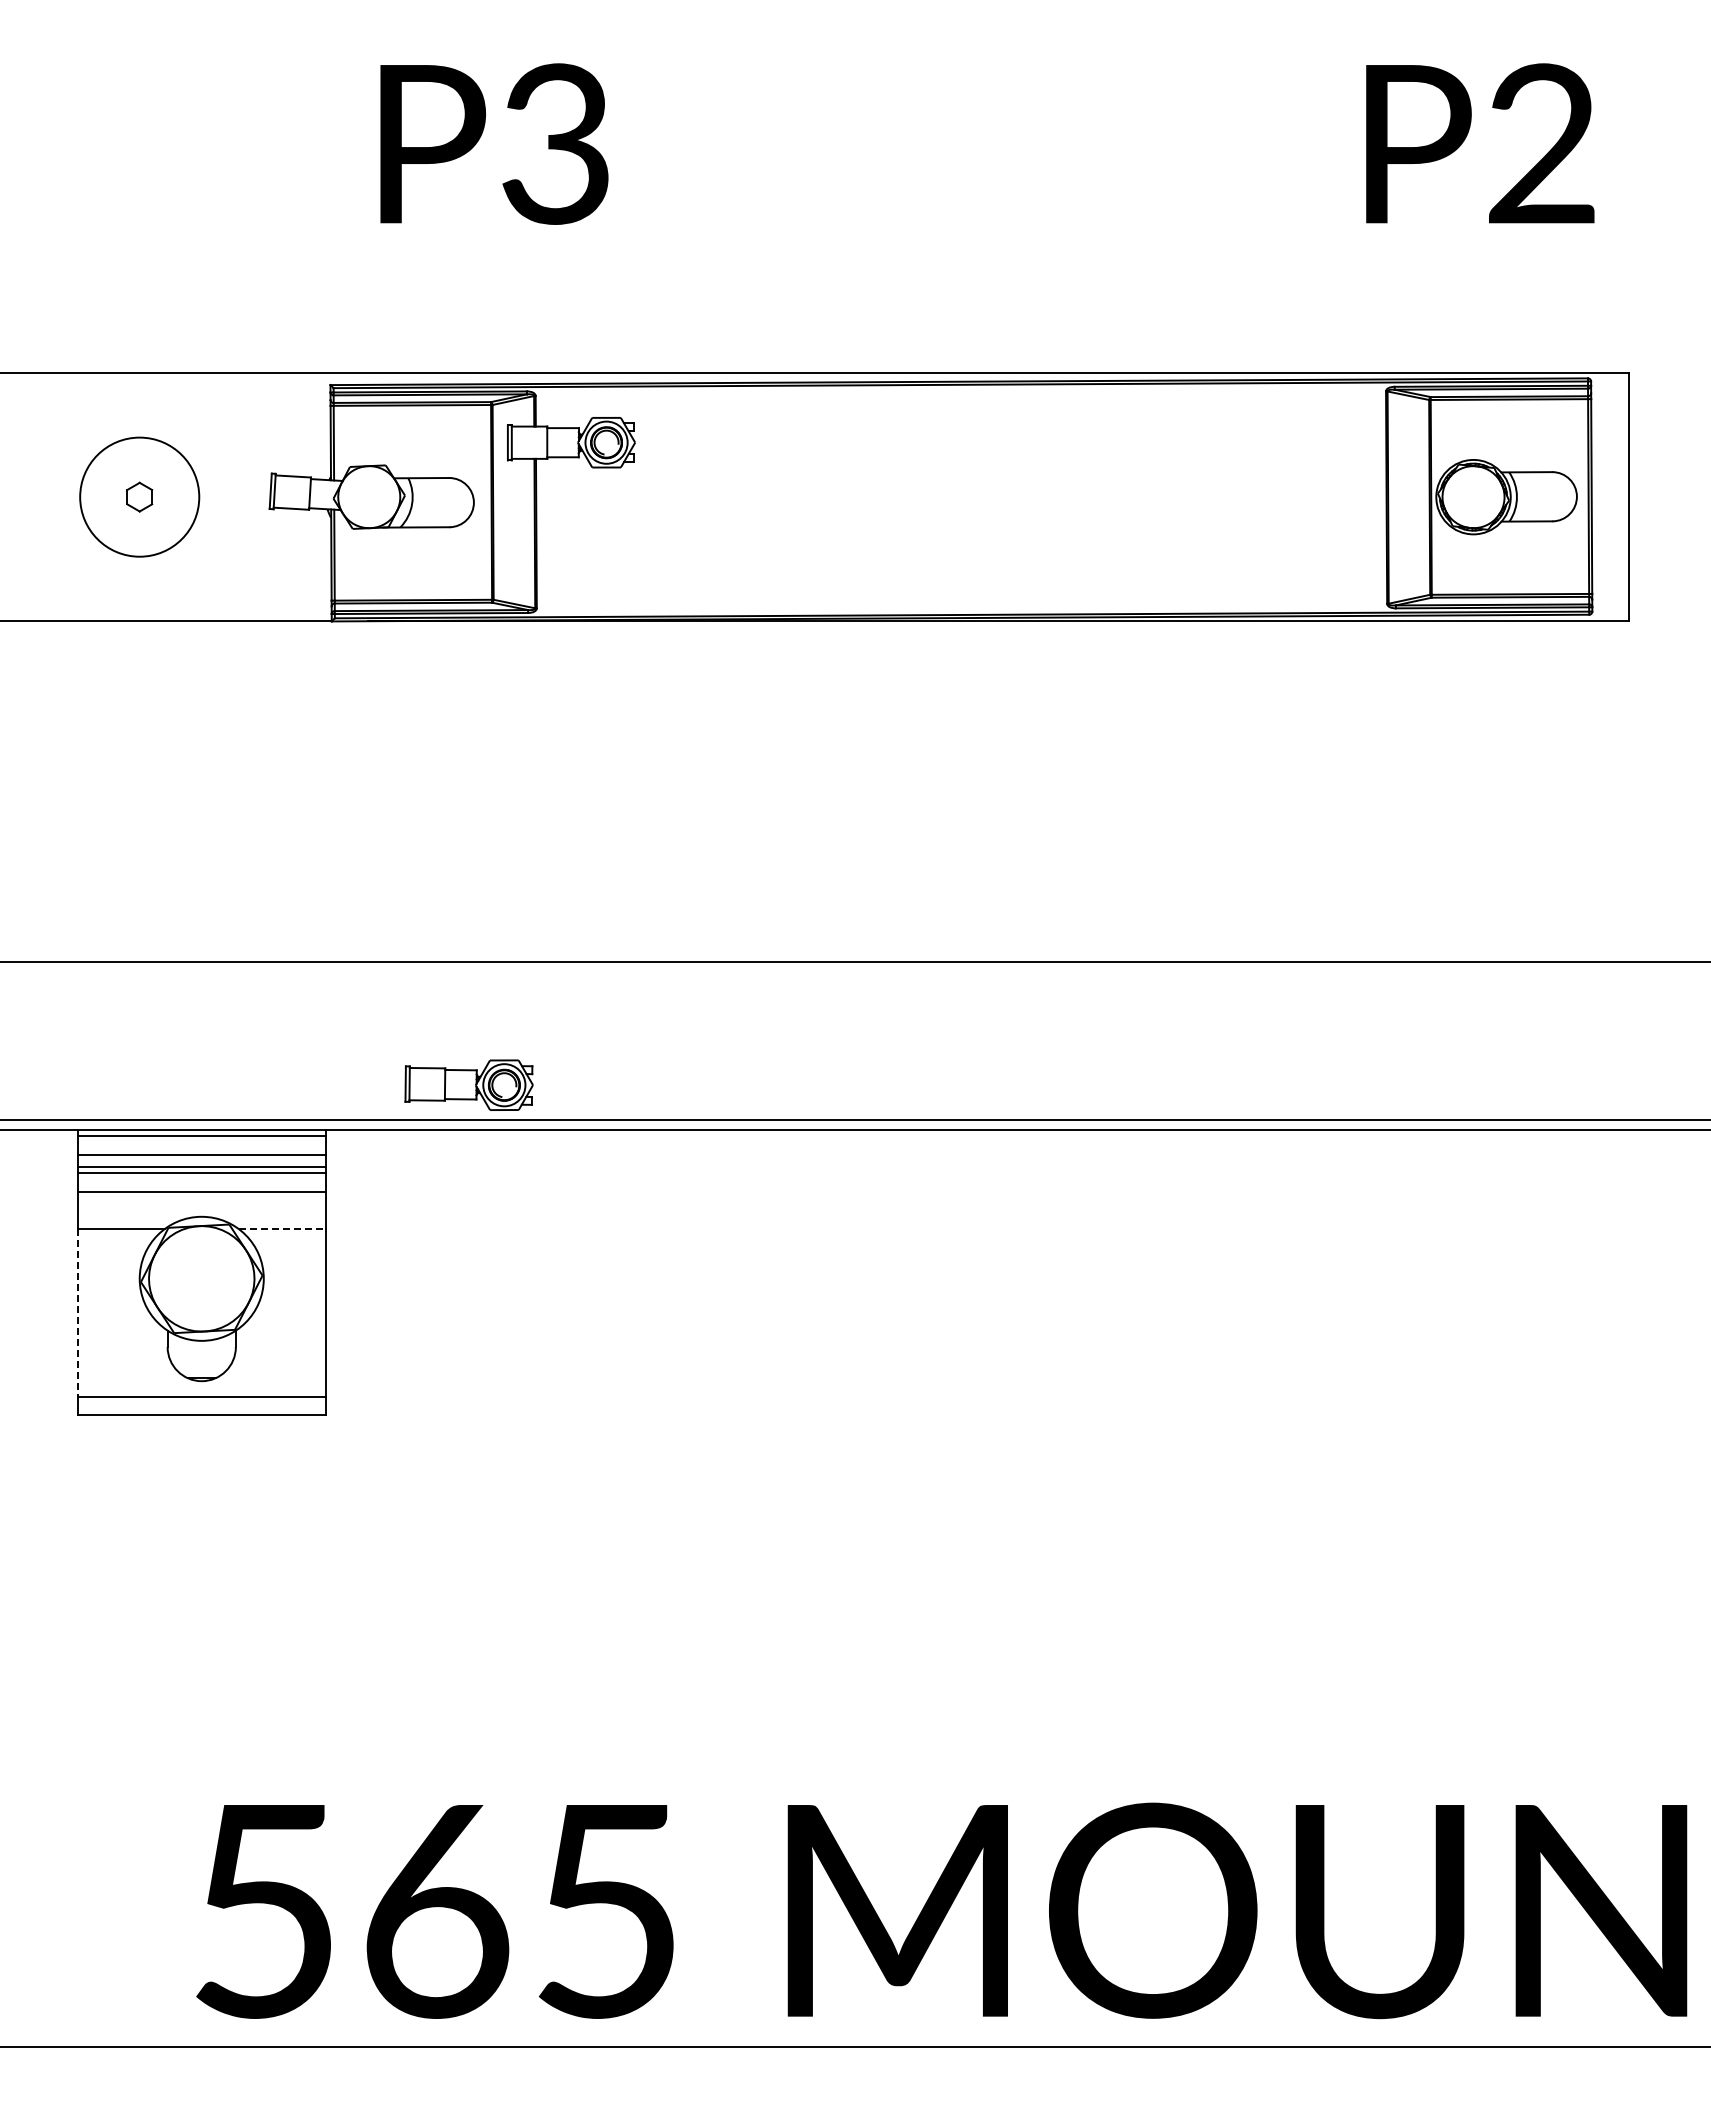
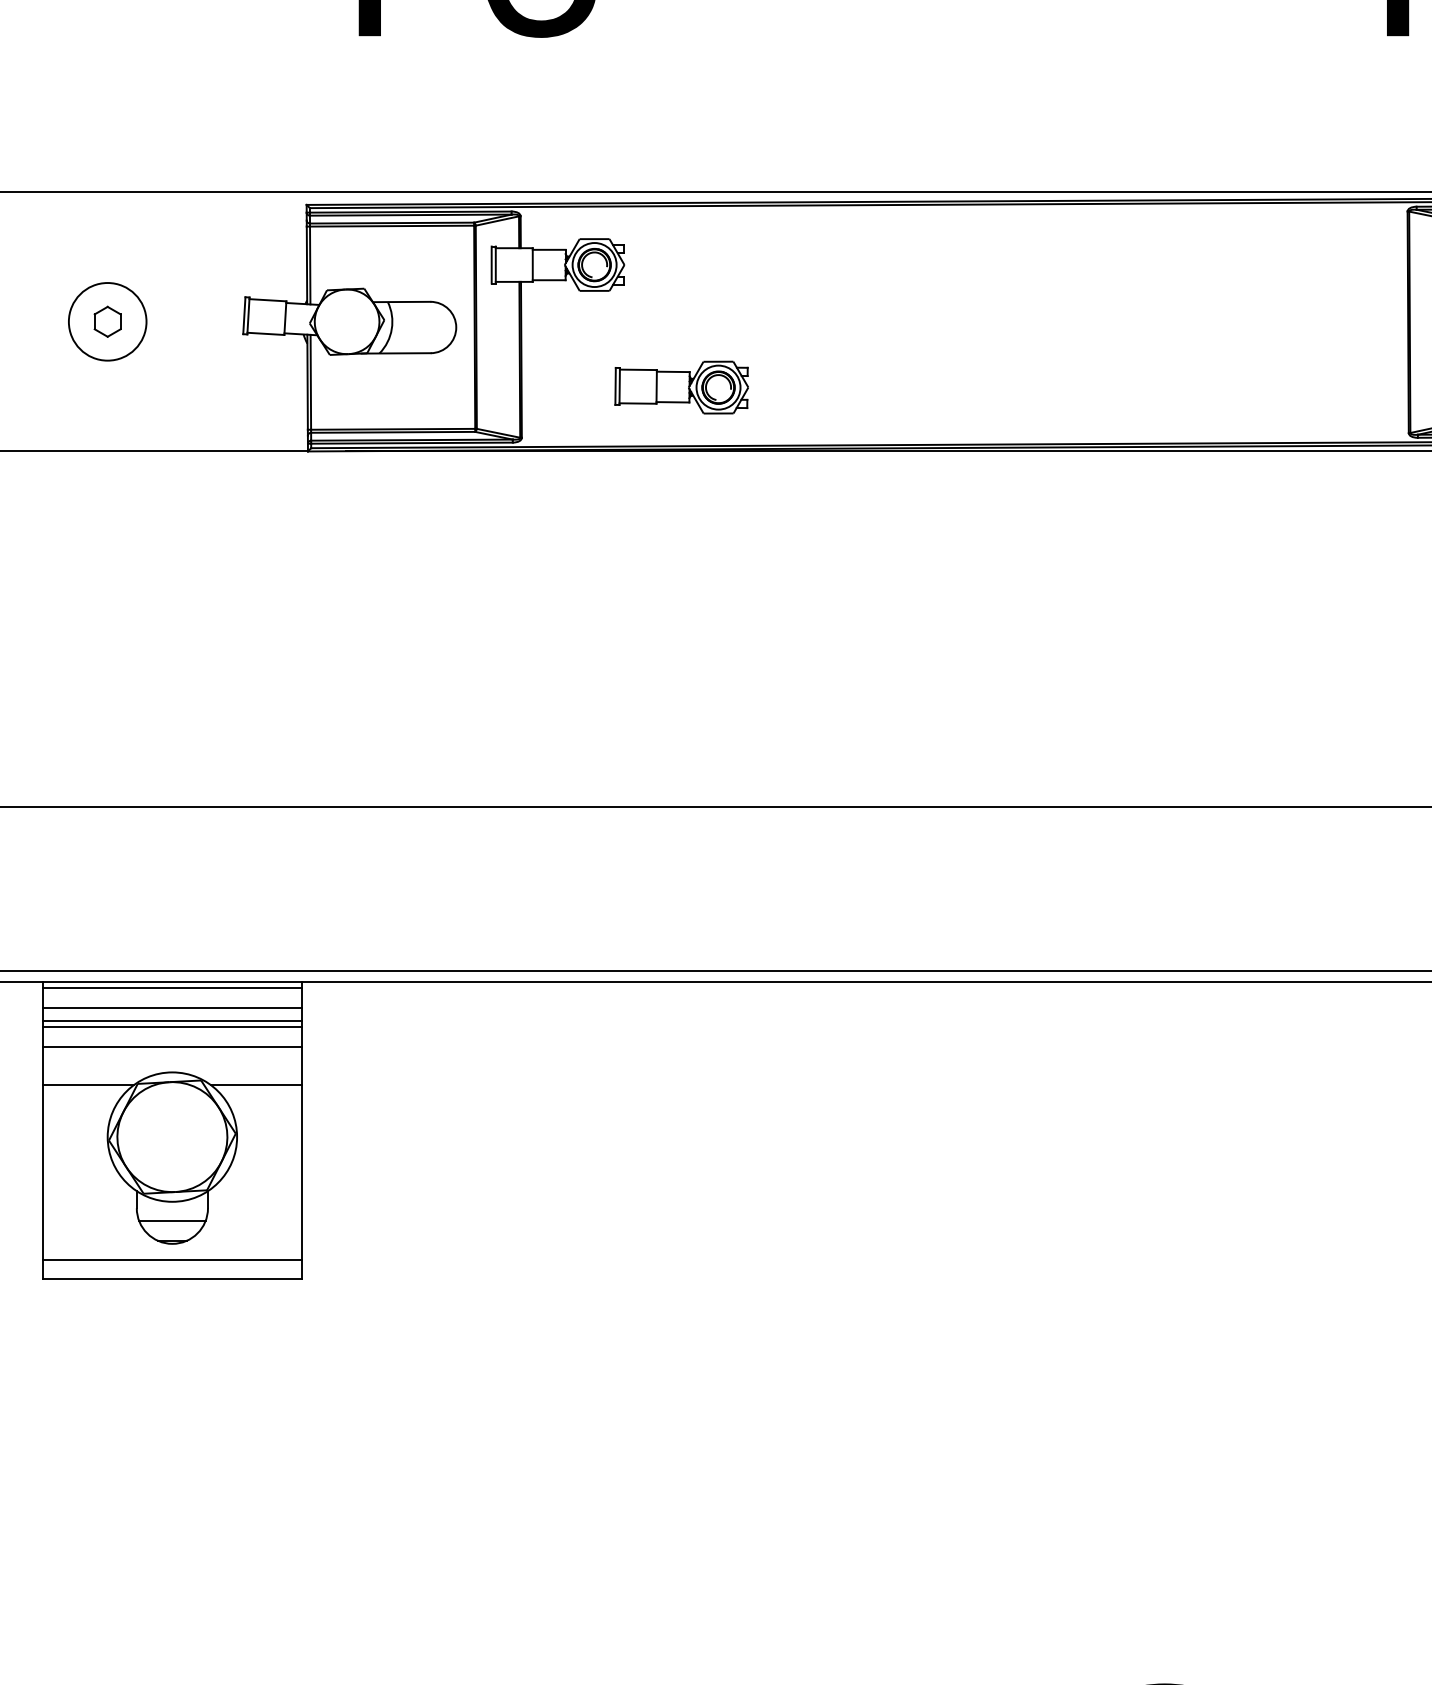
circle: (139, 496) -> (107, 321), size x0.62
part: (468, 1084) -> (681, 386), moved
line: (282, 1229) -> (256, 1085), dashed -> solid
line: (77, 1312) -> (42, 1172), dashed -> solid
line: (201, 1359) -> (172, 1221), added

